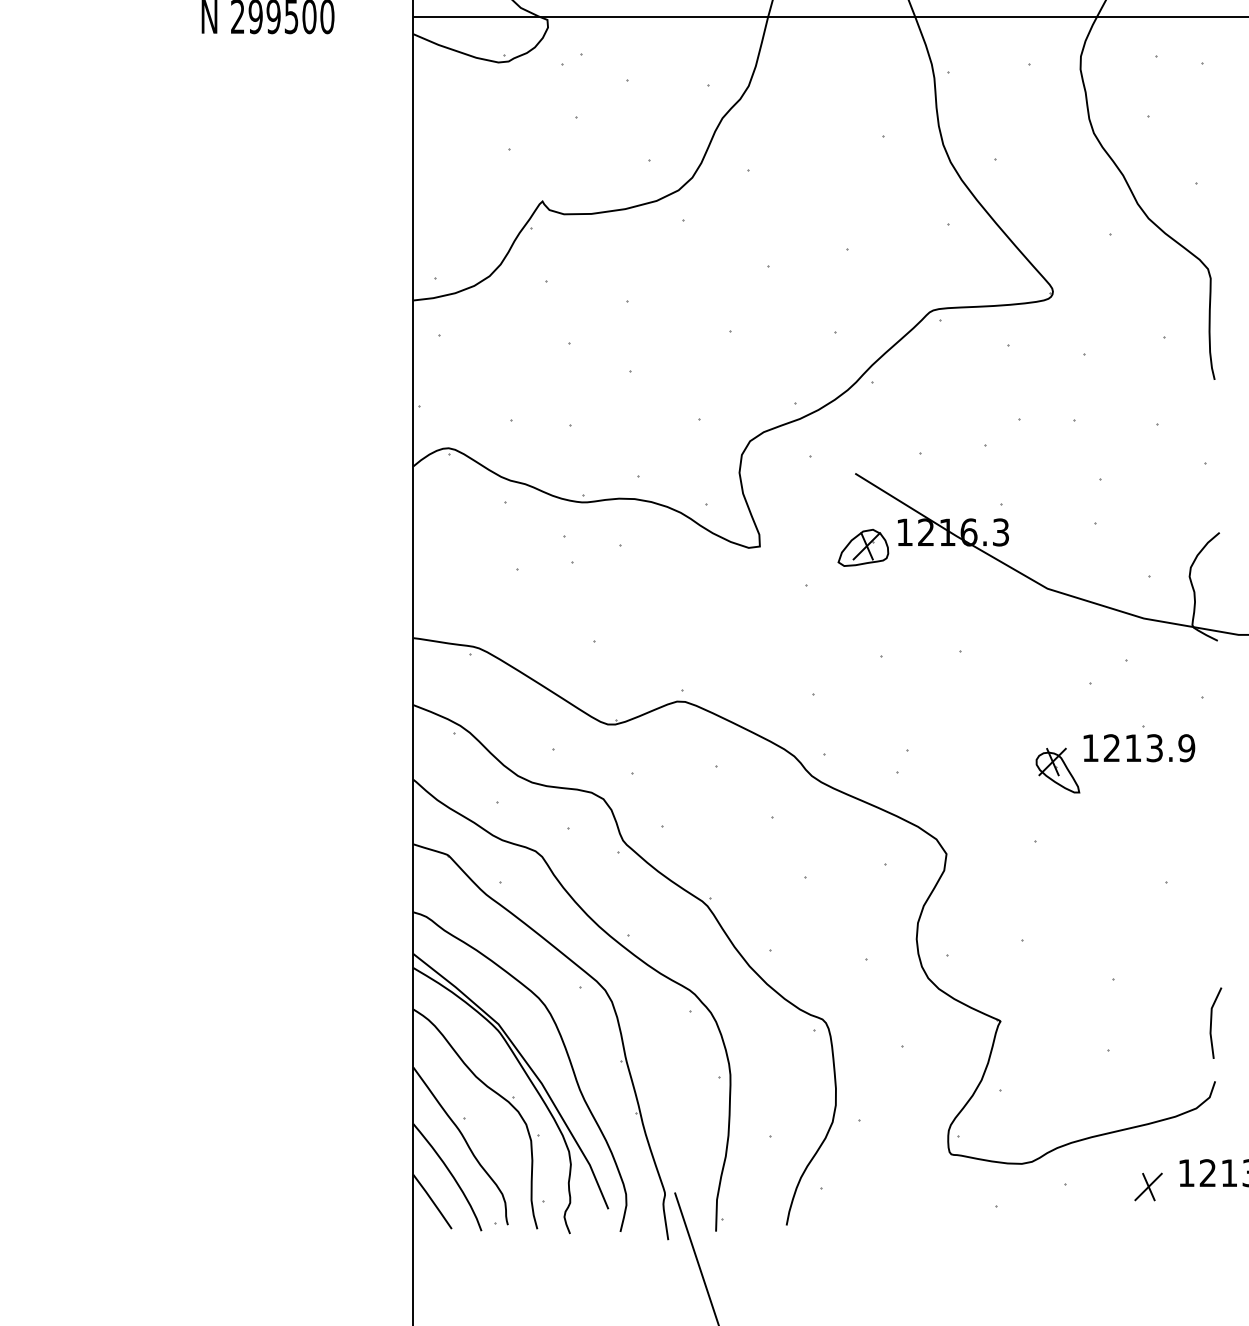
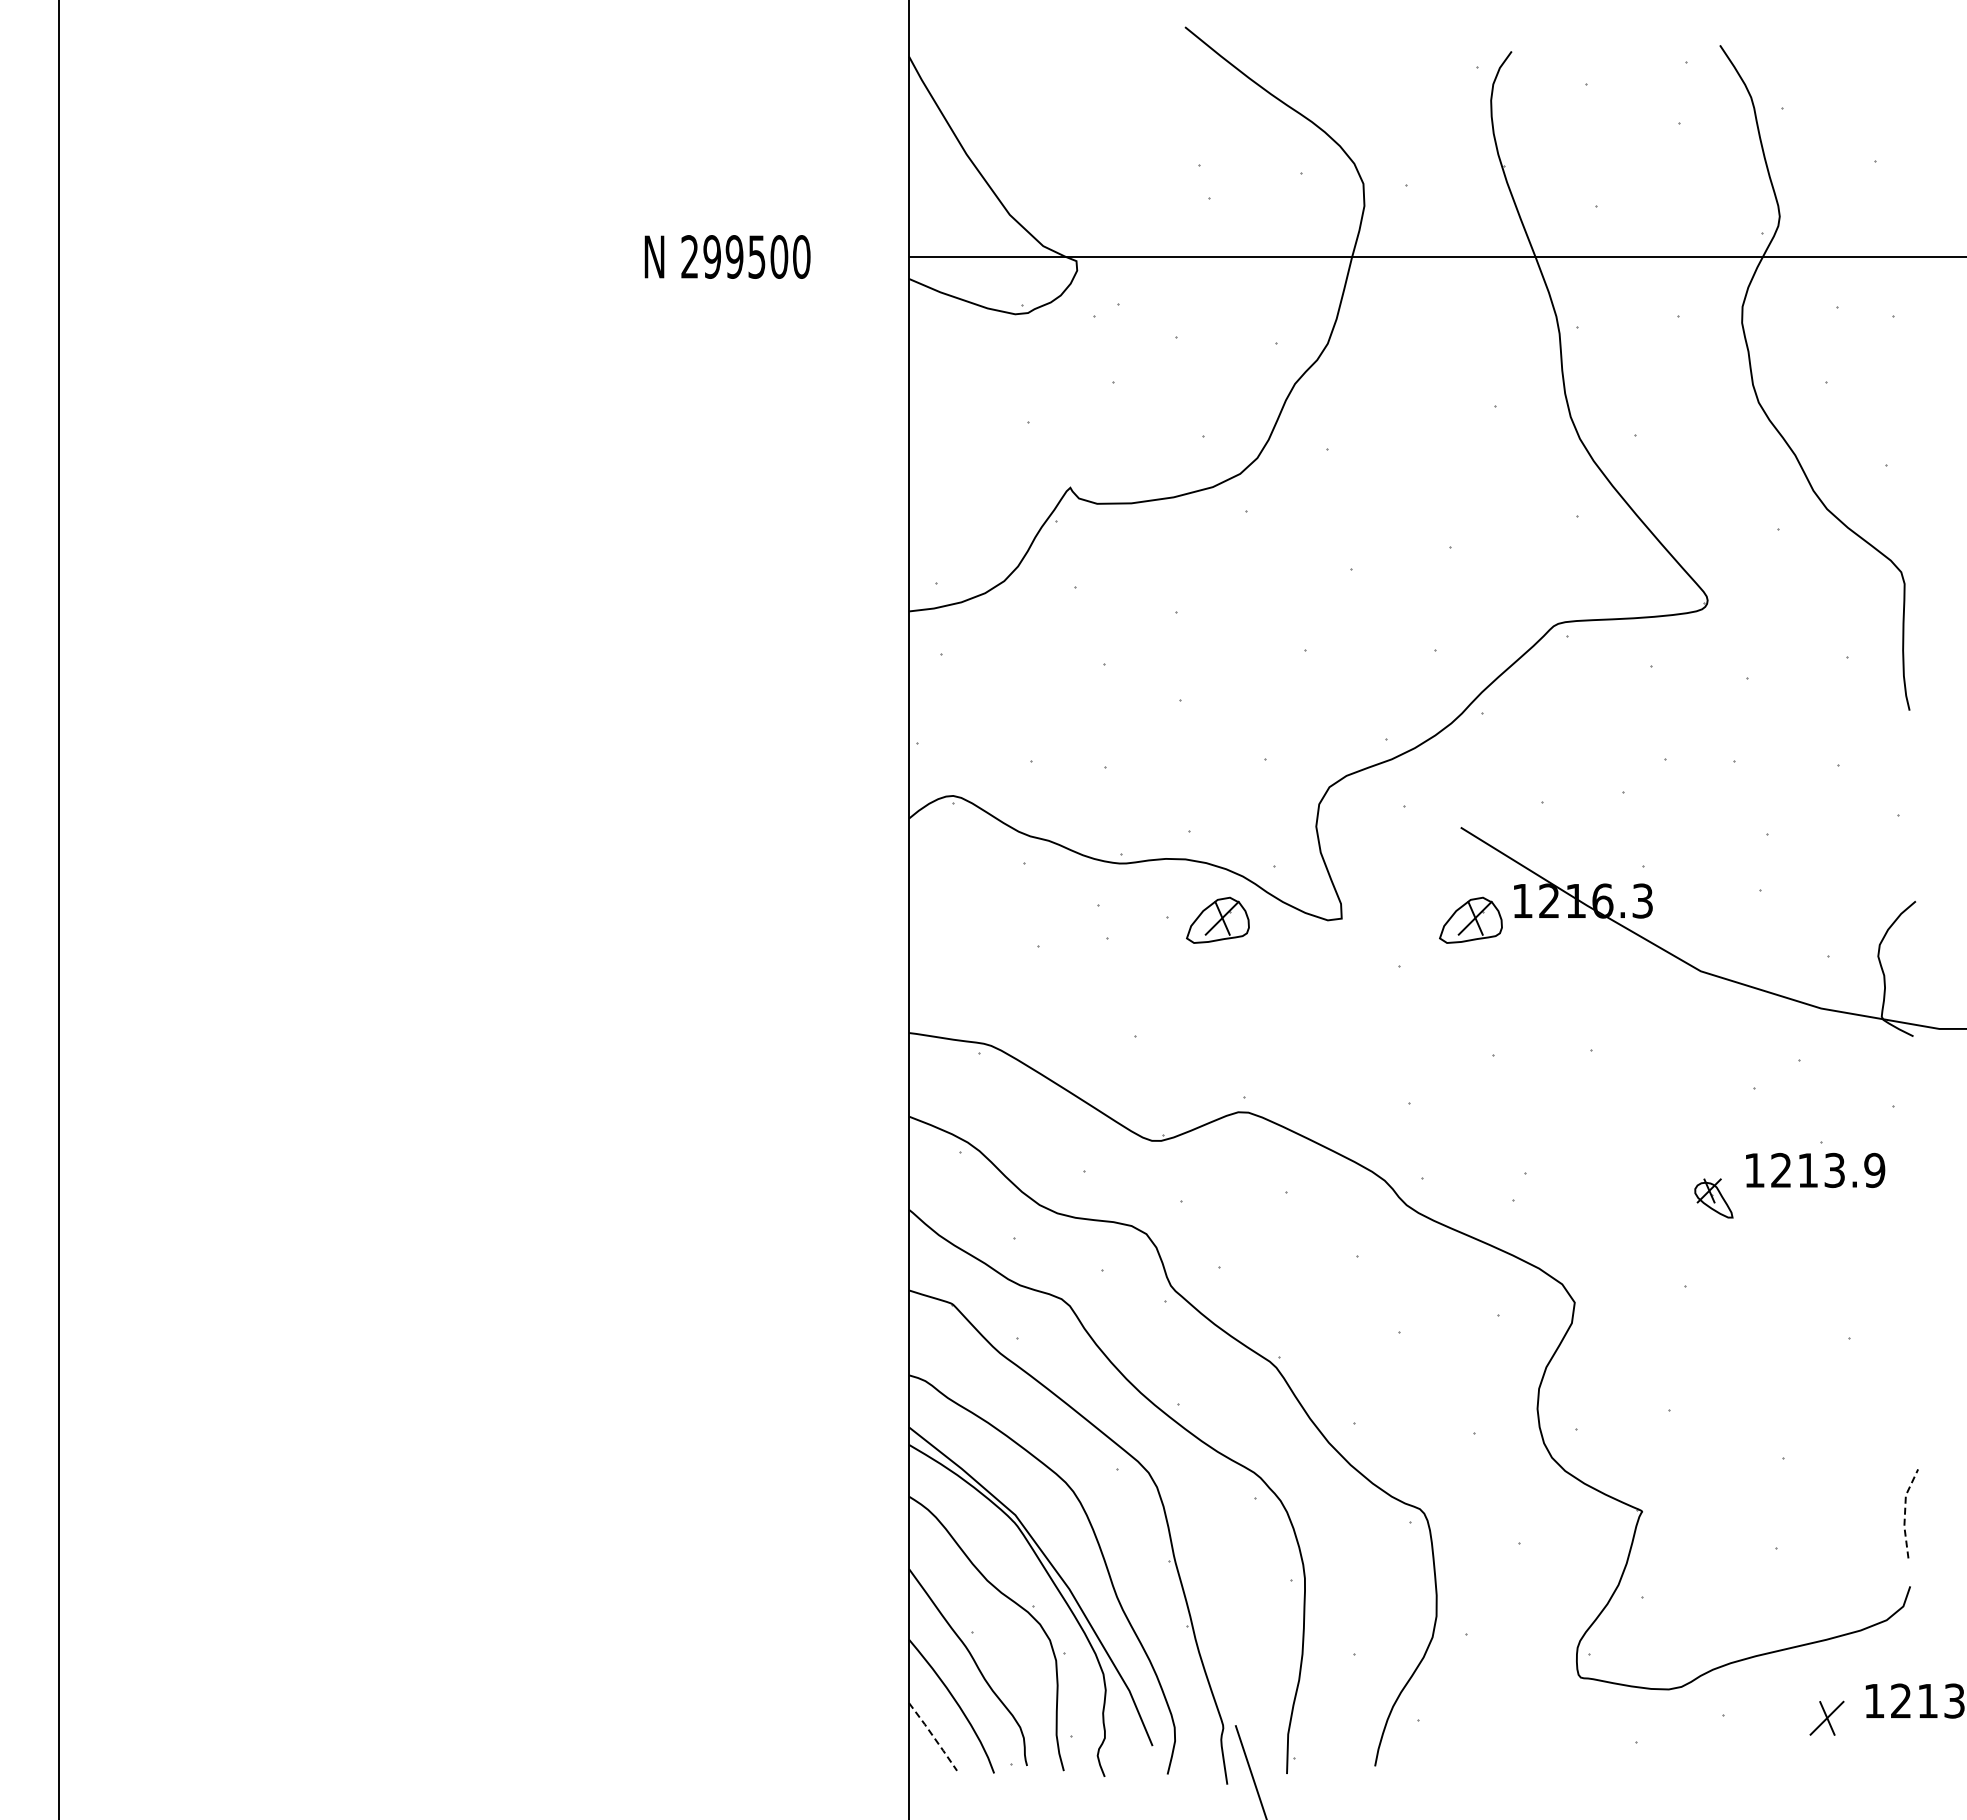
part: (660, 547) -> (1217, 919), added
part: (1057, 770) -> (1713, 1198), size x0.7
line: (1211, 1022) -> (1905, 1512), solid -> dashed
line: (432, 1202) -> (933, 1737), solid -> dashed

